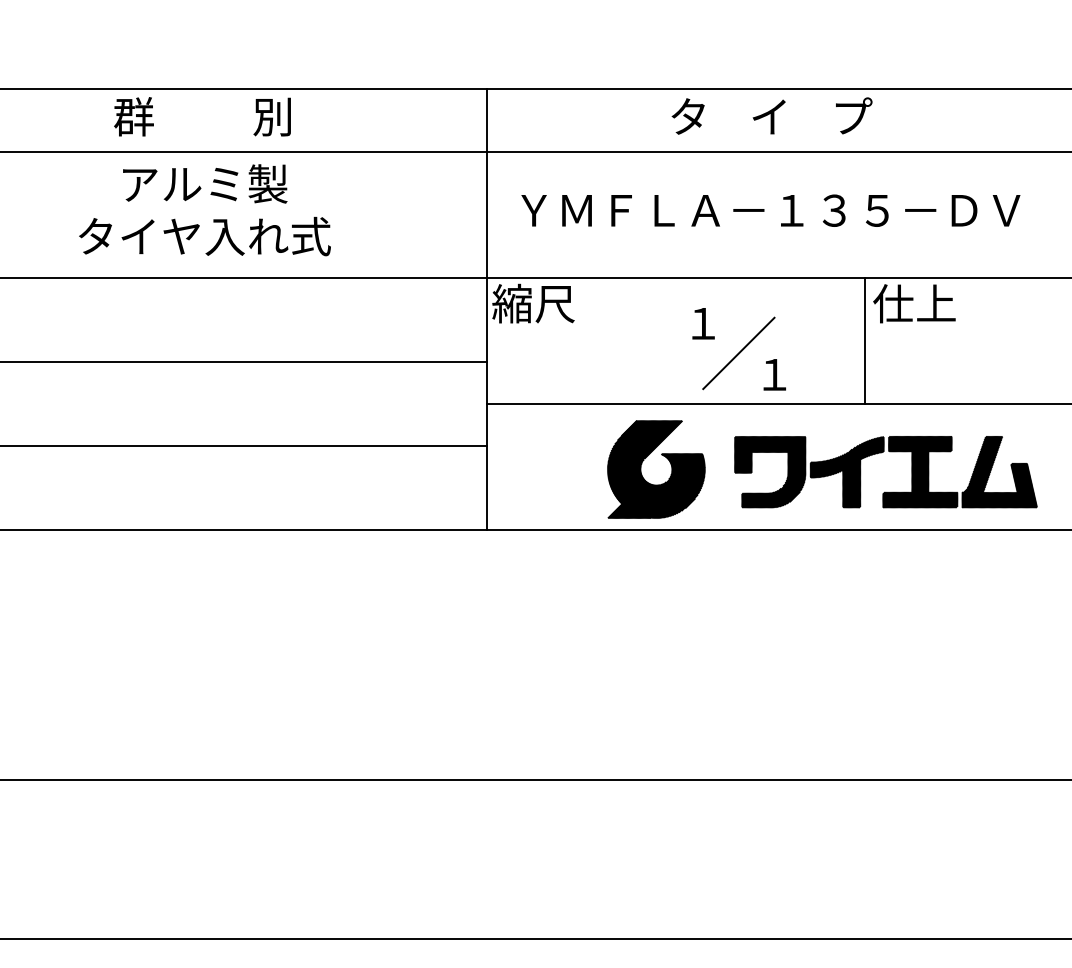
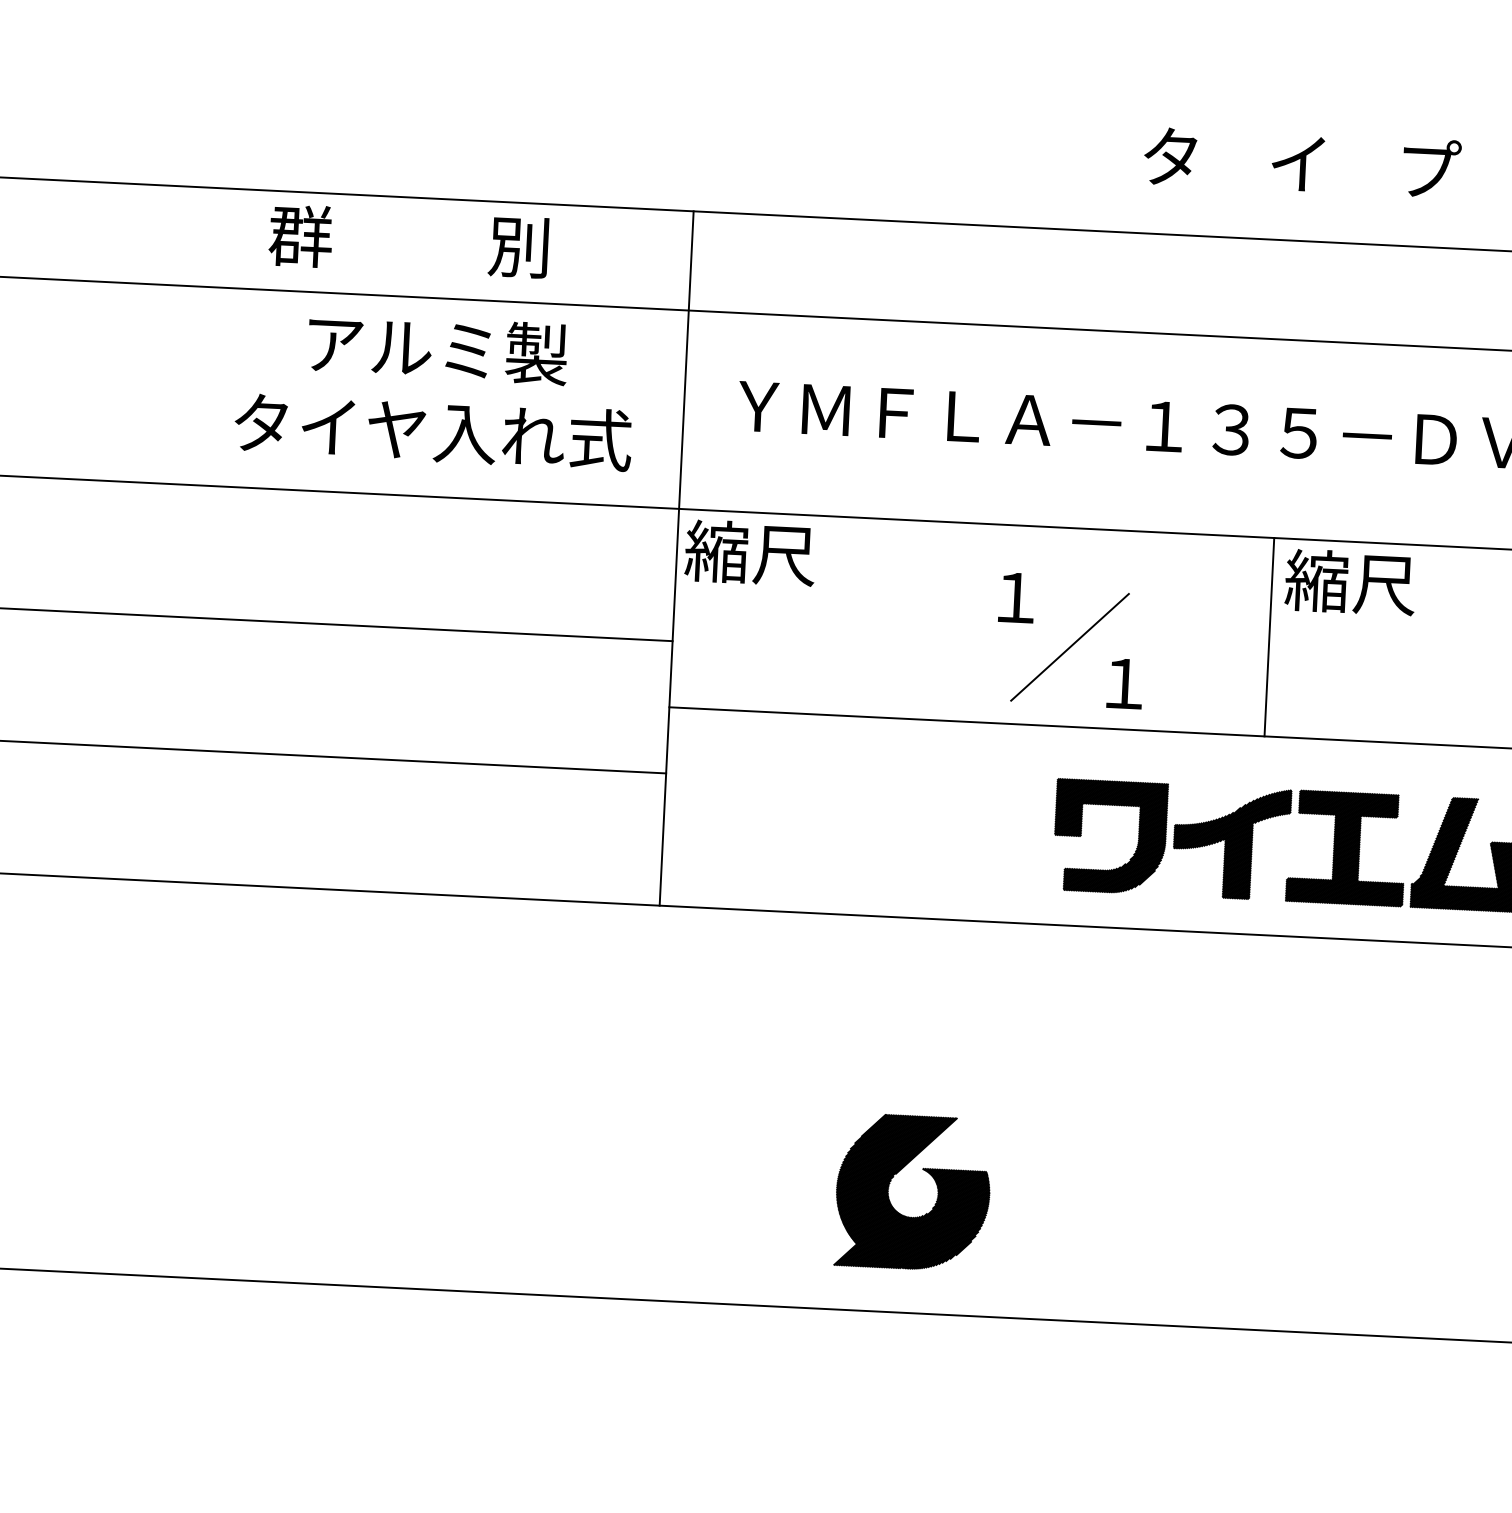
text: (771, 115) -> (1301, 161), moved
text: (202, 116) -> (408, 240), moved
text: (204, 210) -> (434, 390), moved
text: (914, 303) -> (1350, 582), 仕上 -> 縮尺
part: (663, 456) -> (925, 1172), moved

